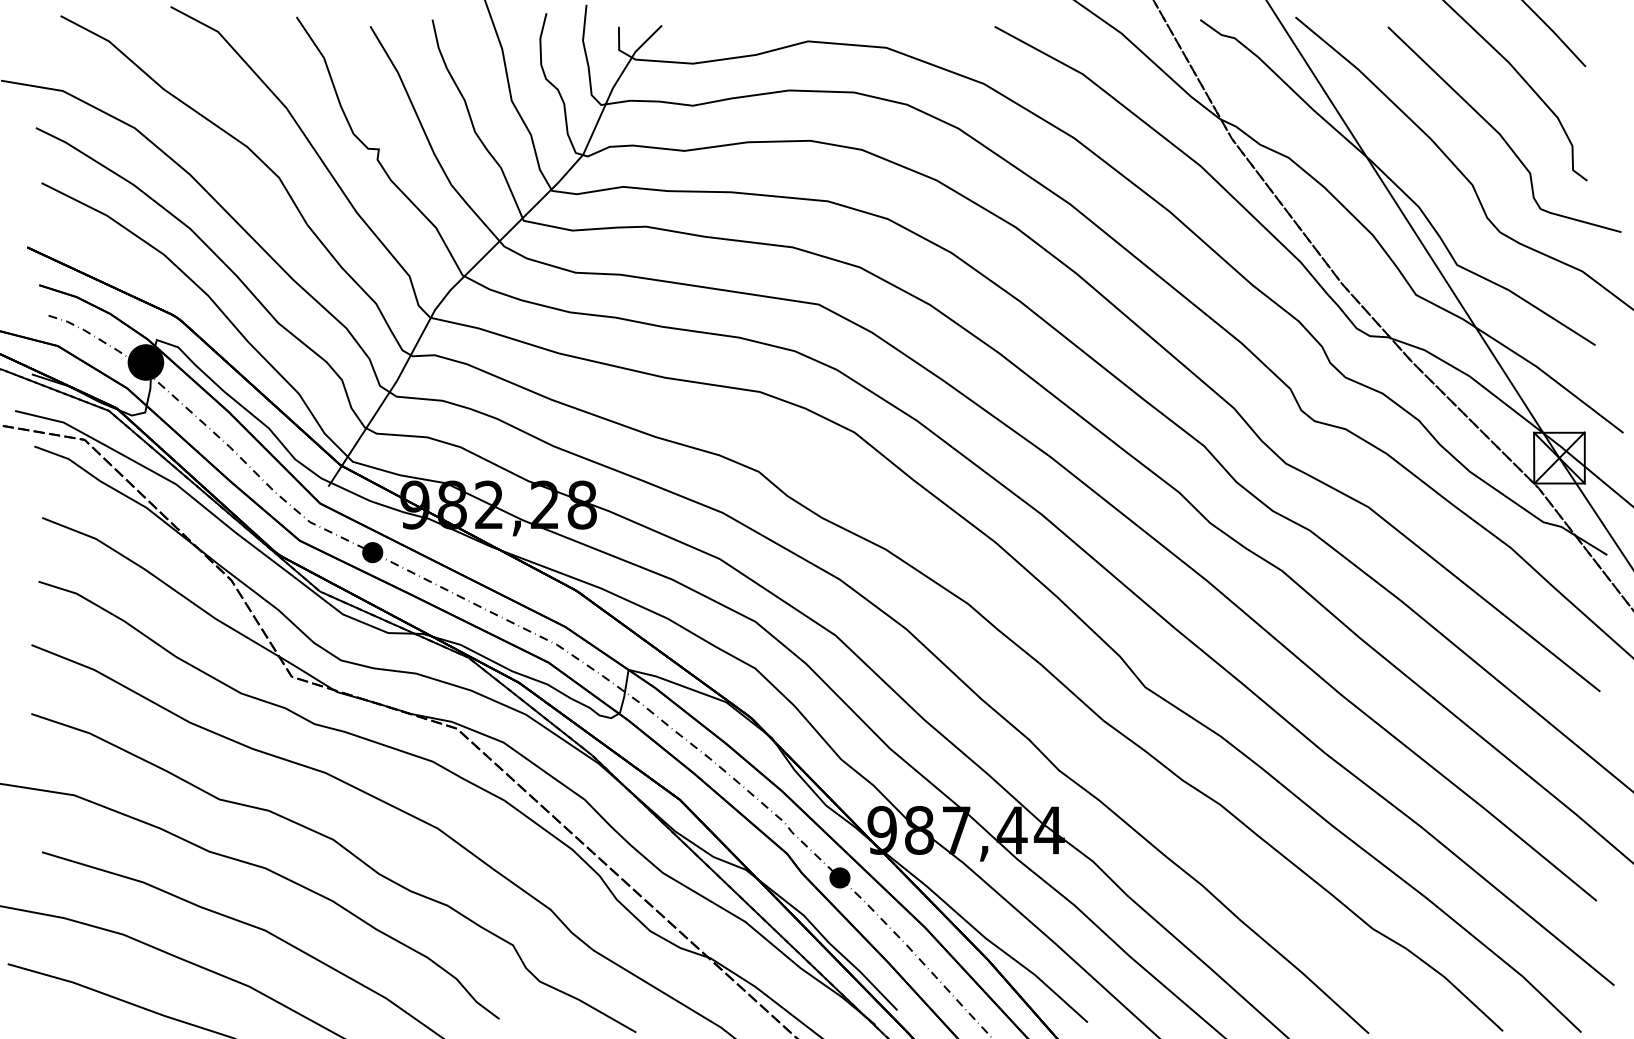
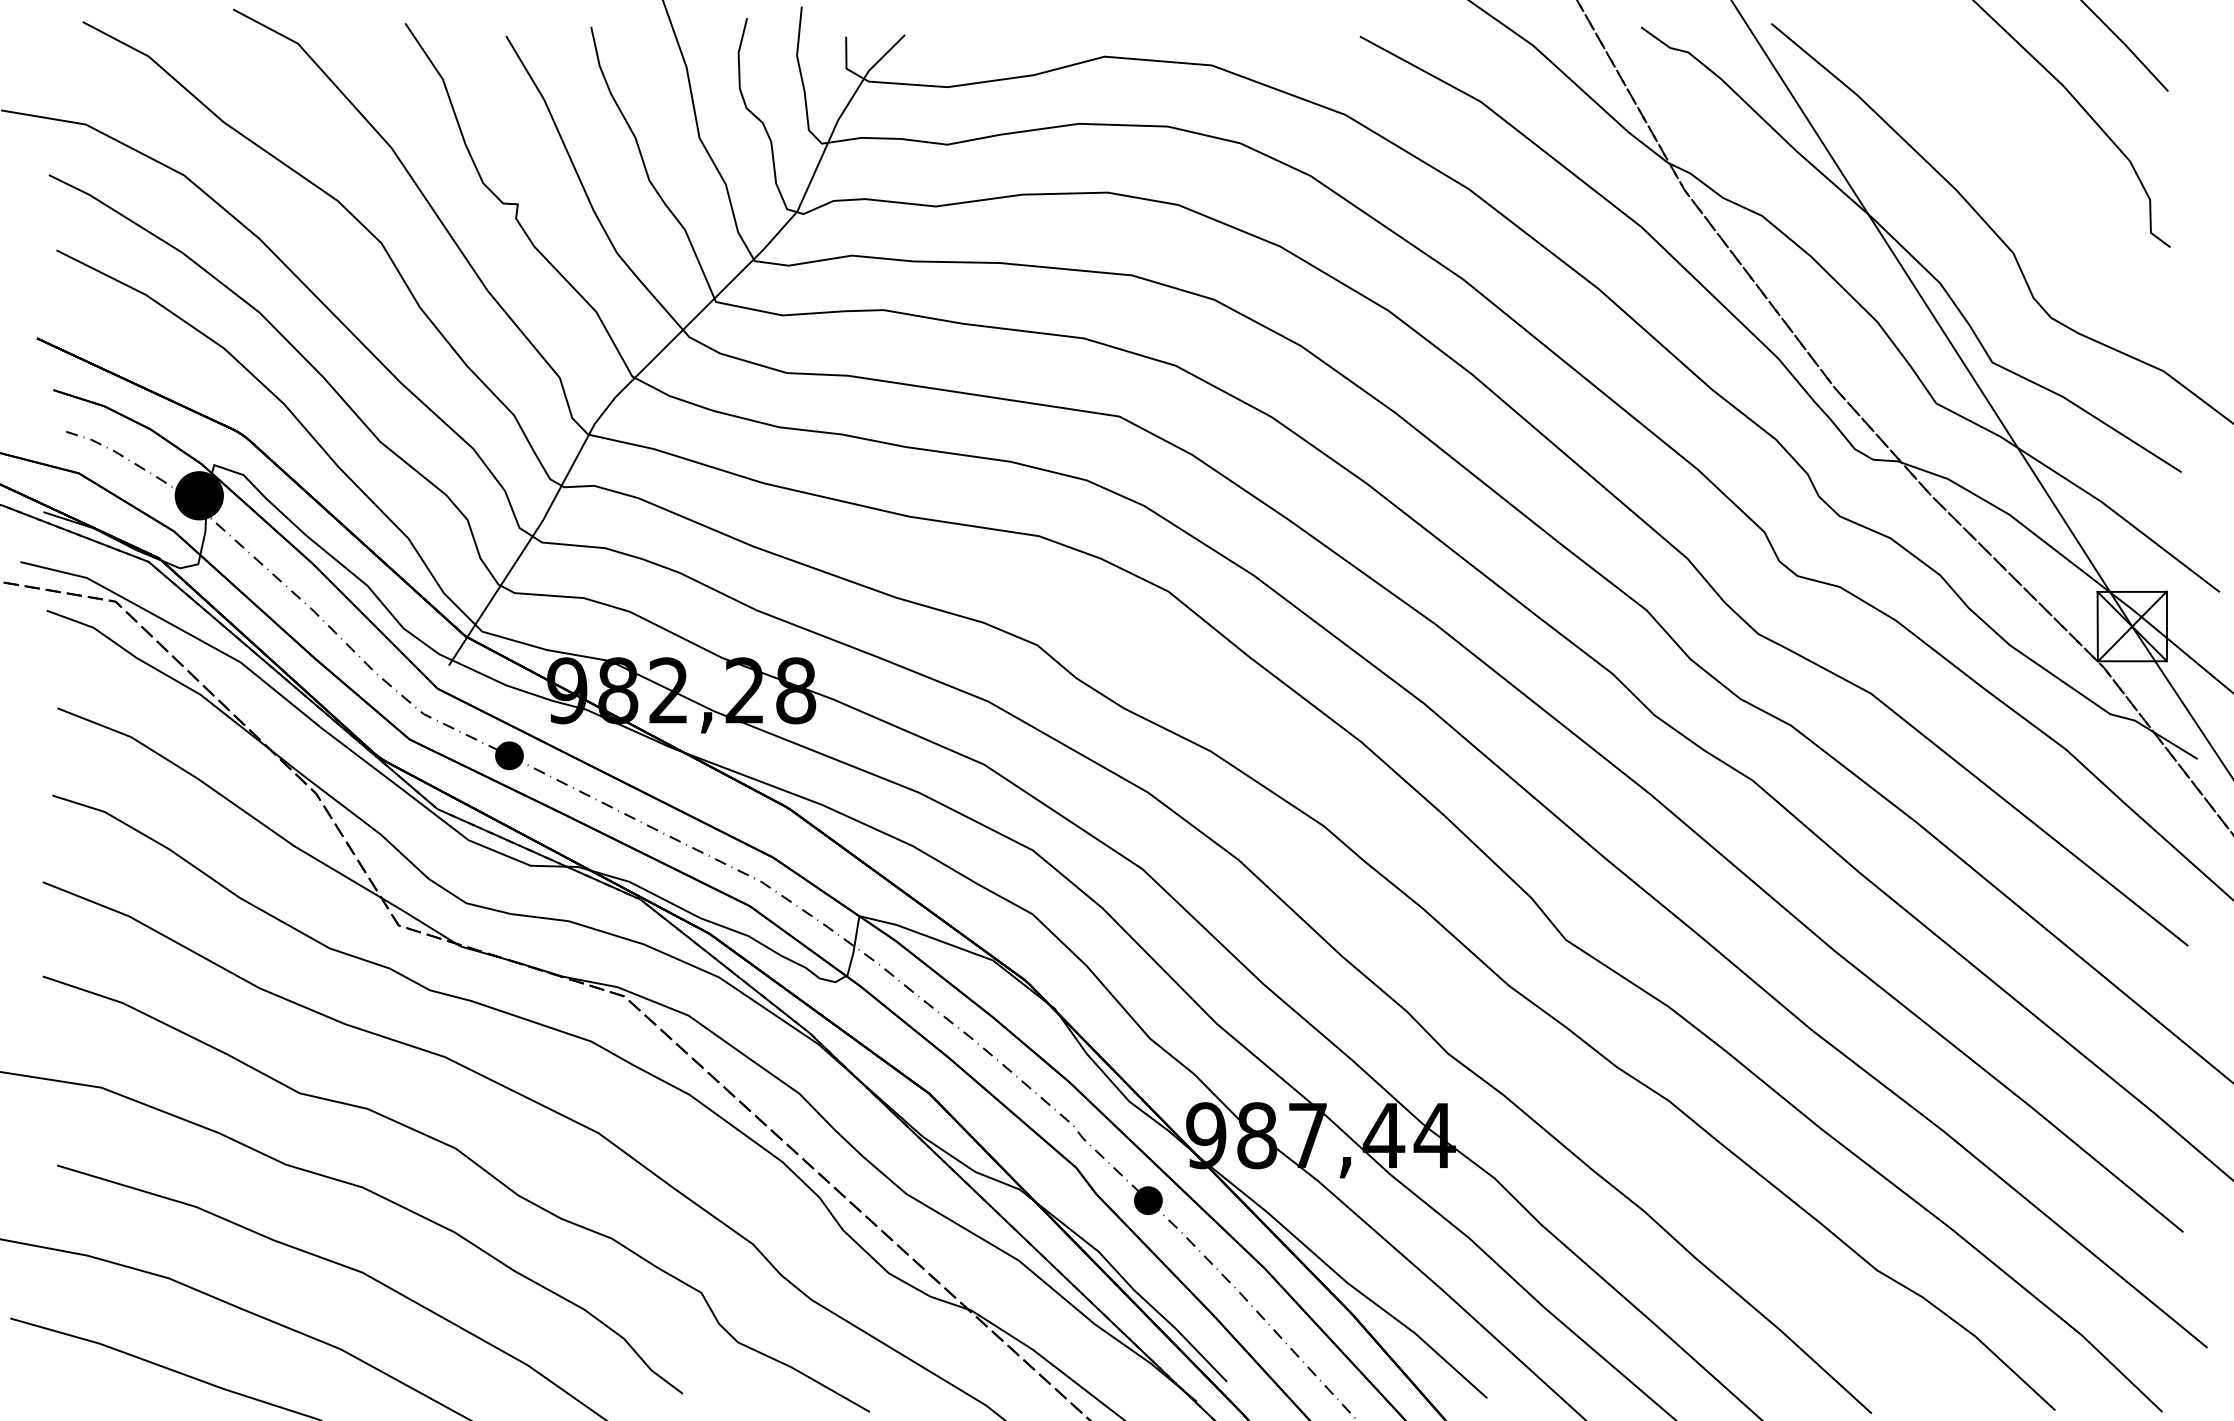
curve: (1500, 133) -> (2051, 182), removed

